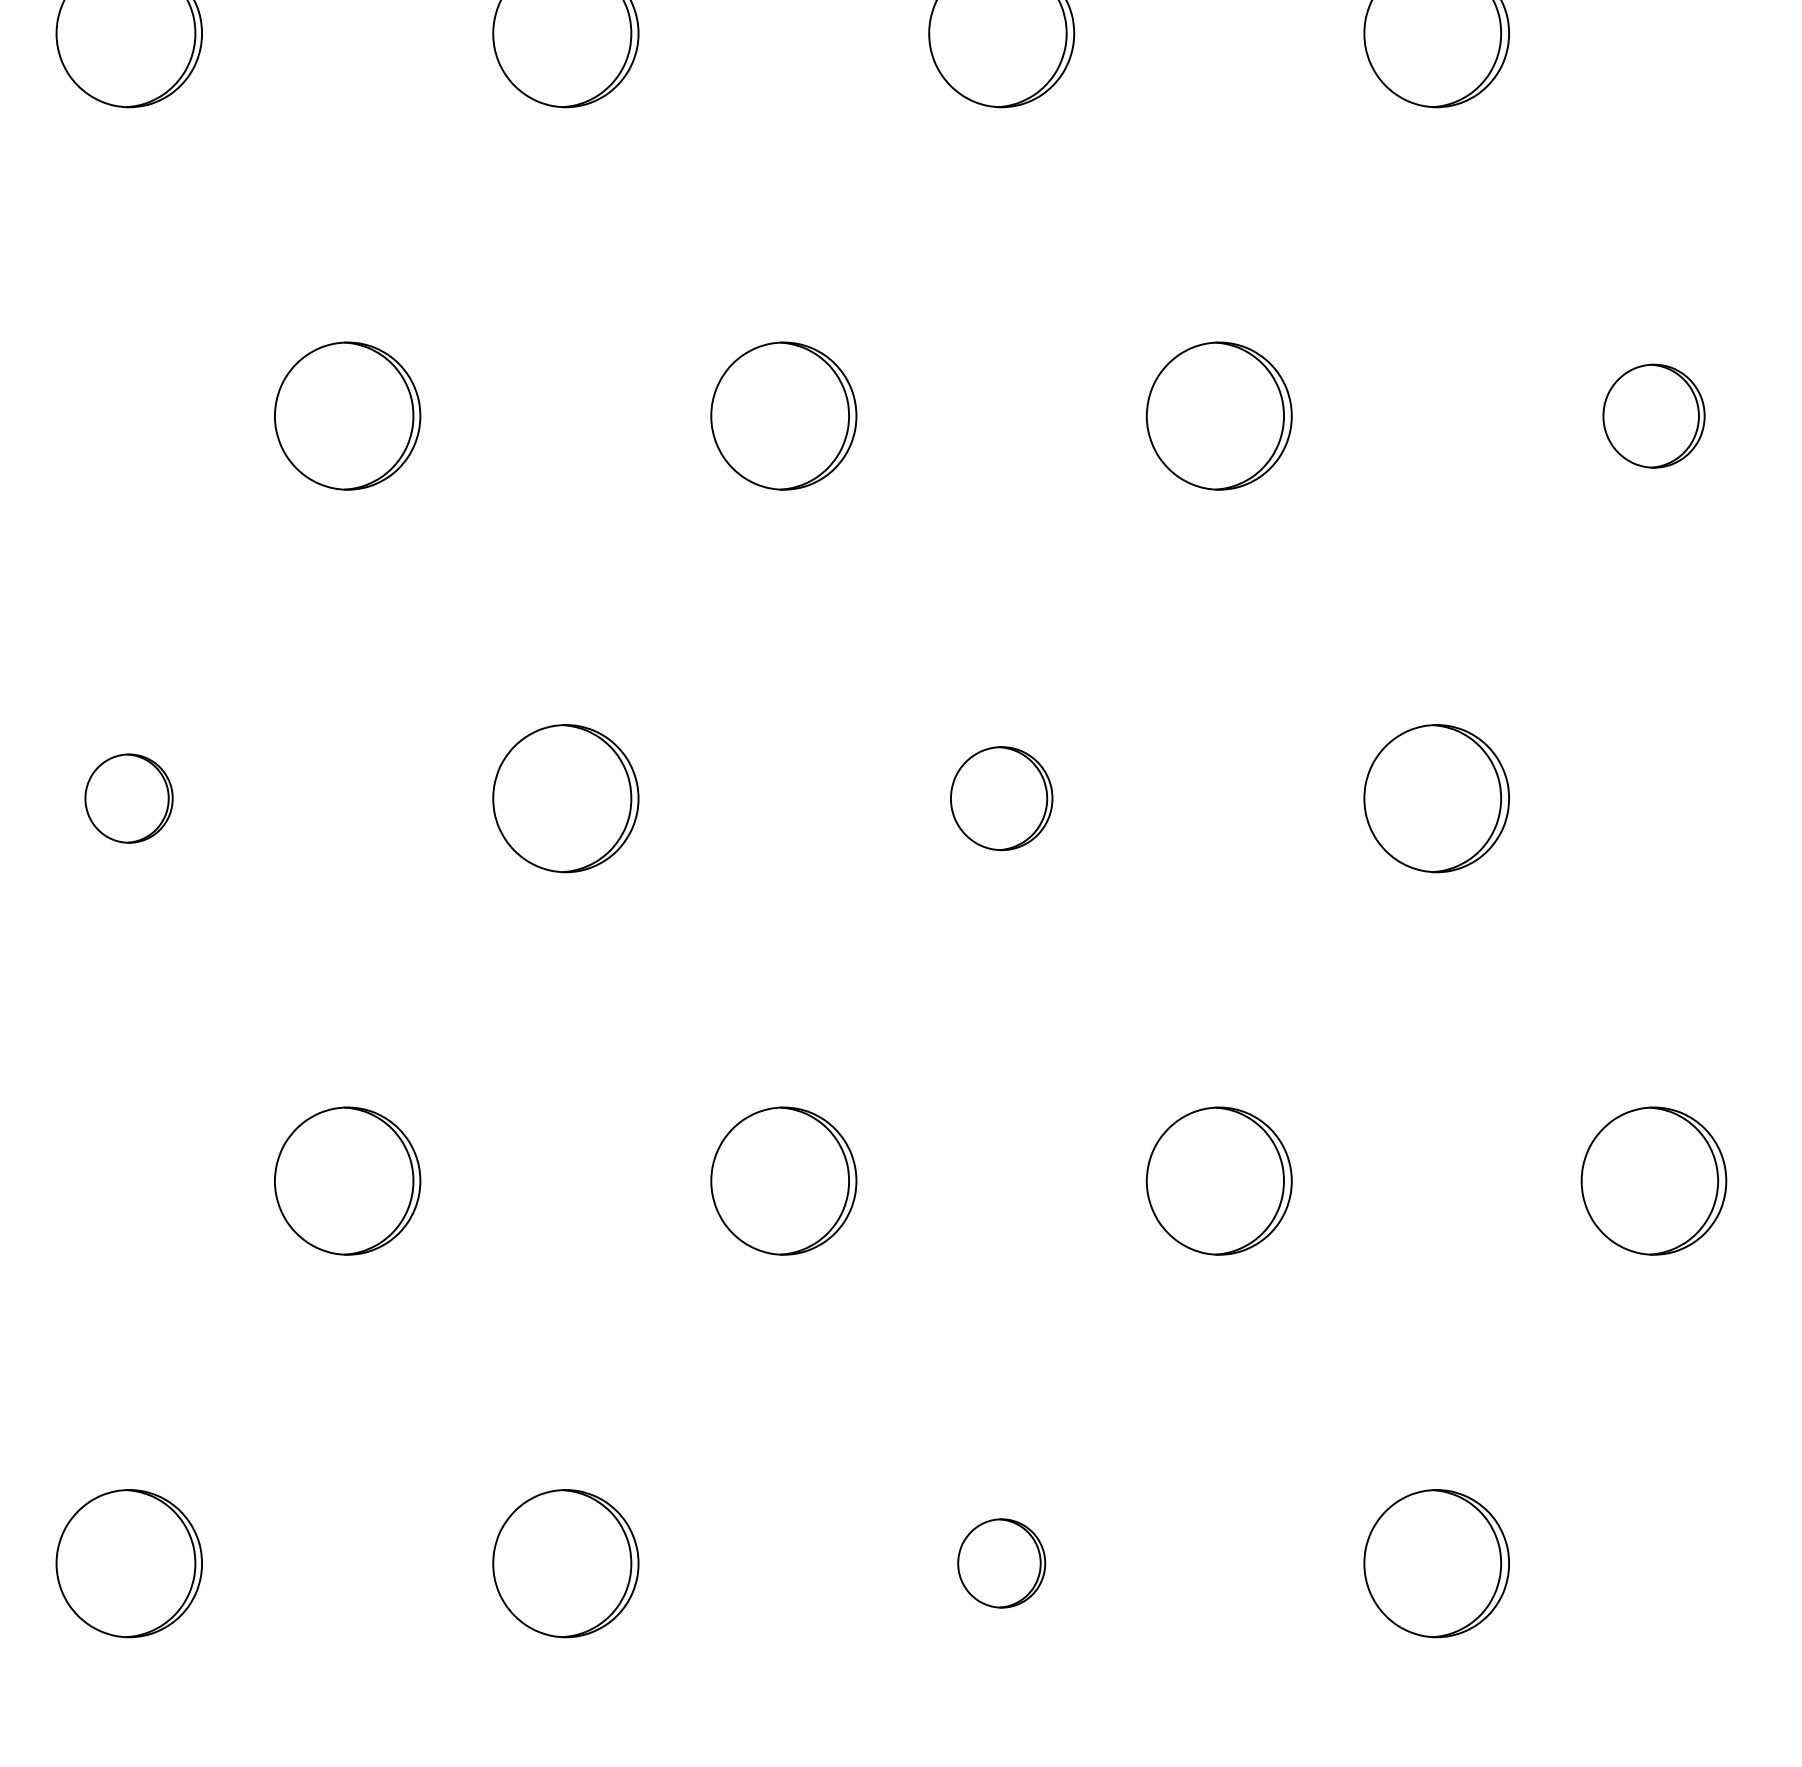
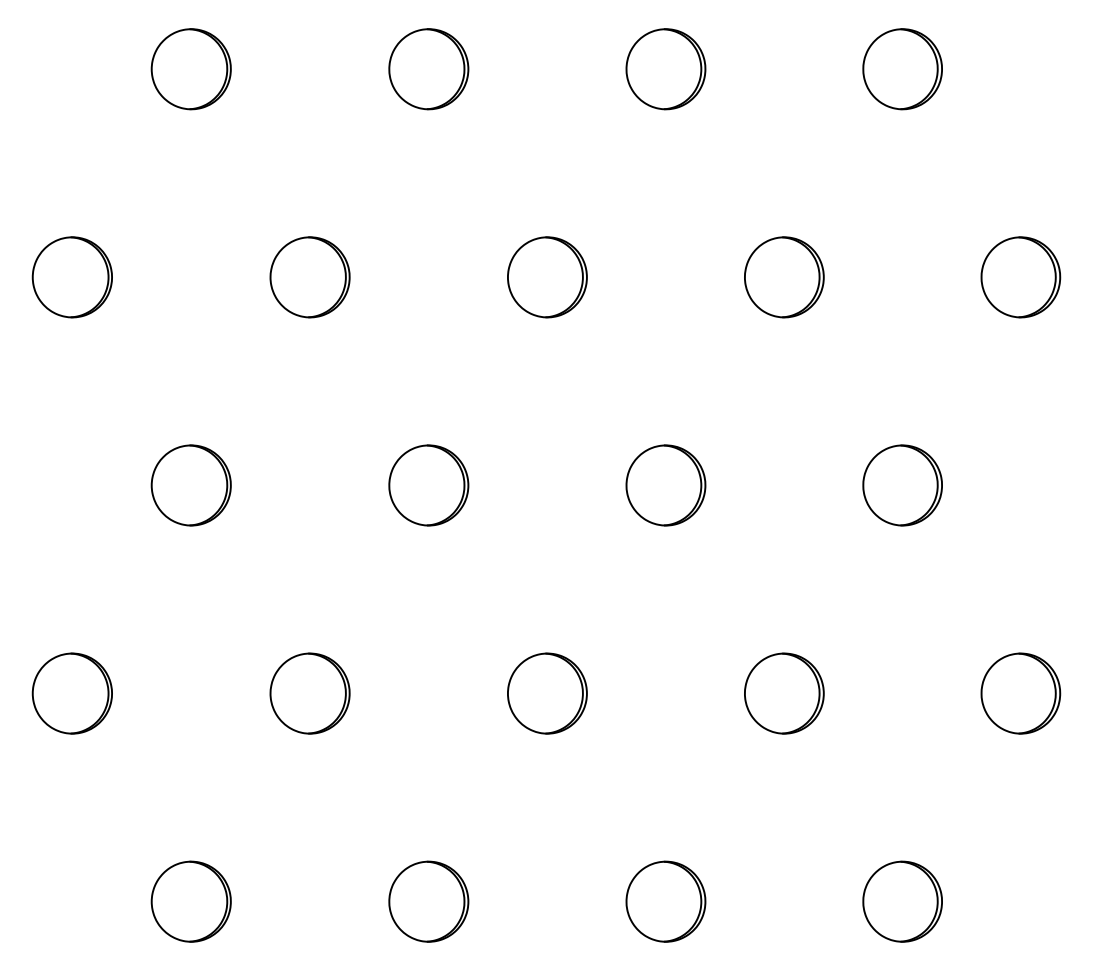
part: (1653, 416) -> (1020, 277), size x1.43
part: (127, 798) -> (190, 485), size x1.67
part: (1000, 798) -> (665, 485), size x1.43
part: (1000, 1563) -> (665, 901), size x1.67

